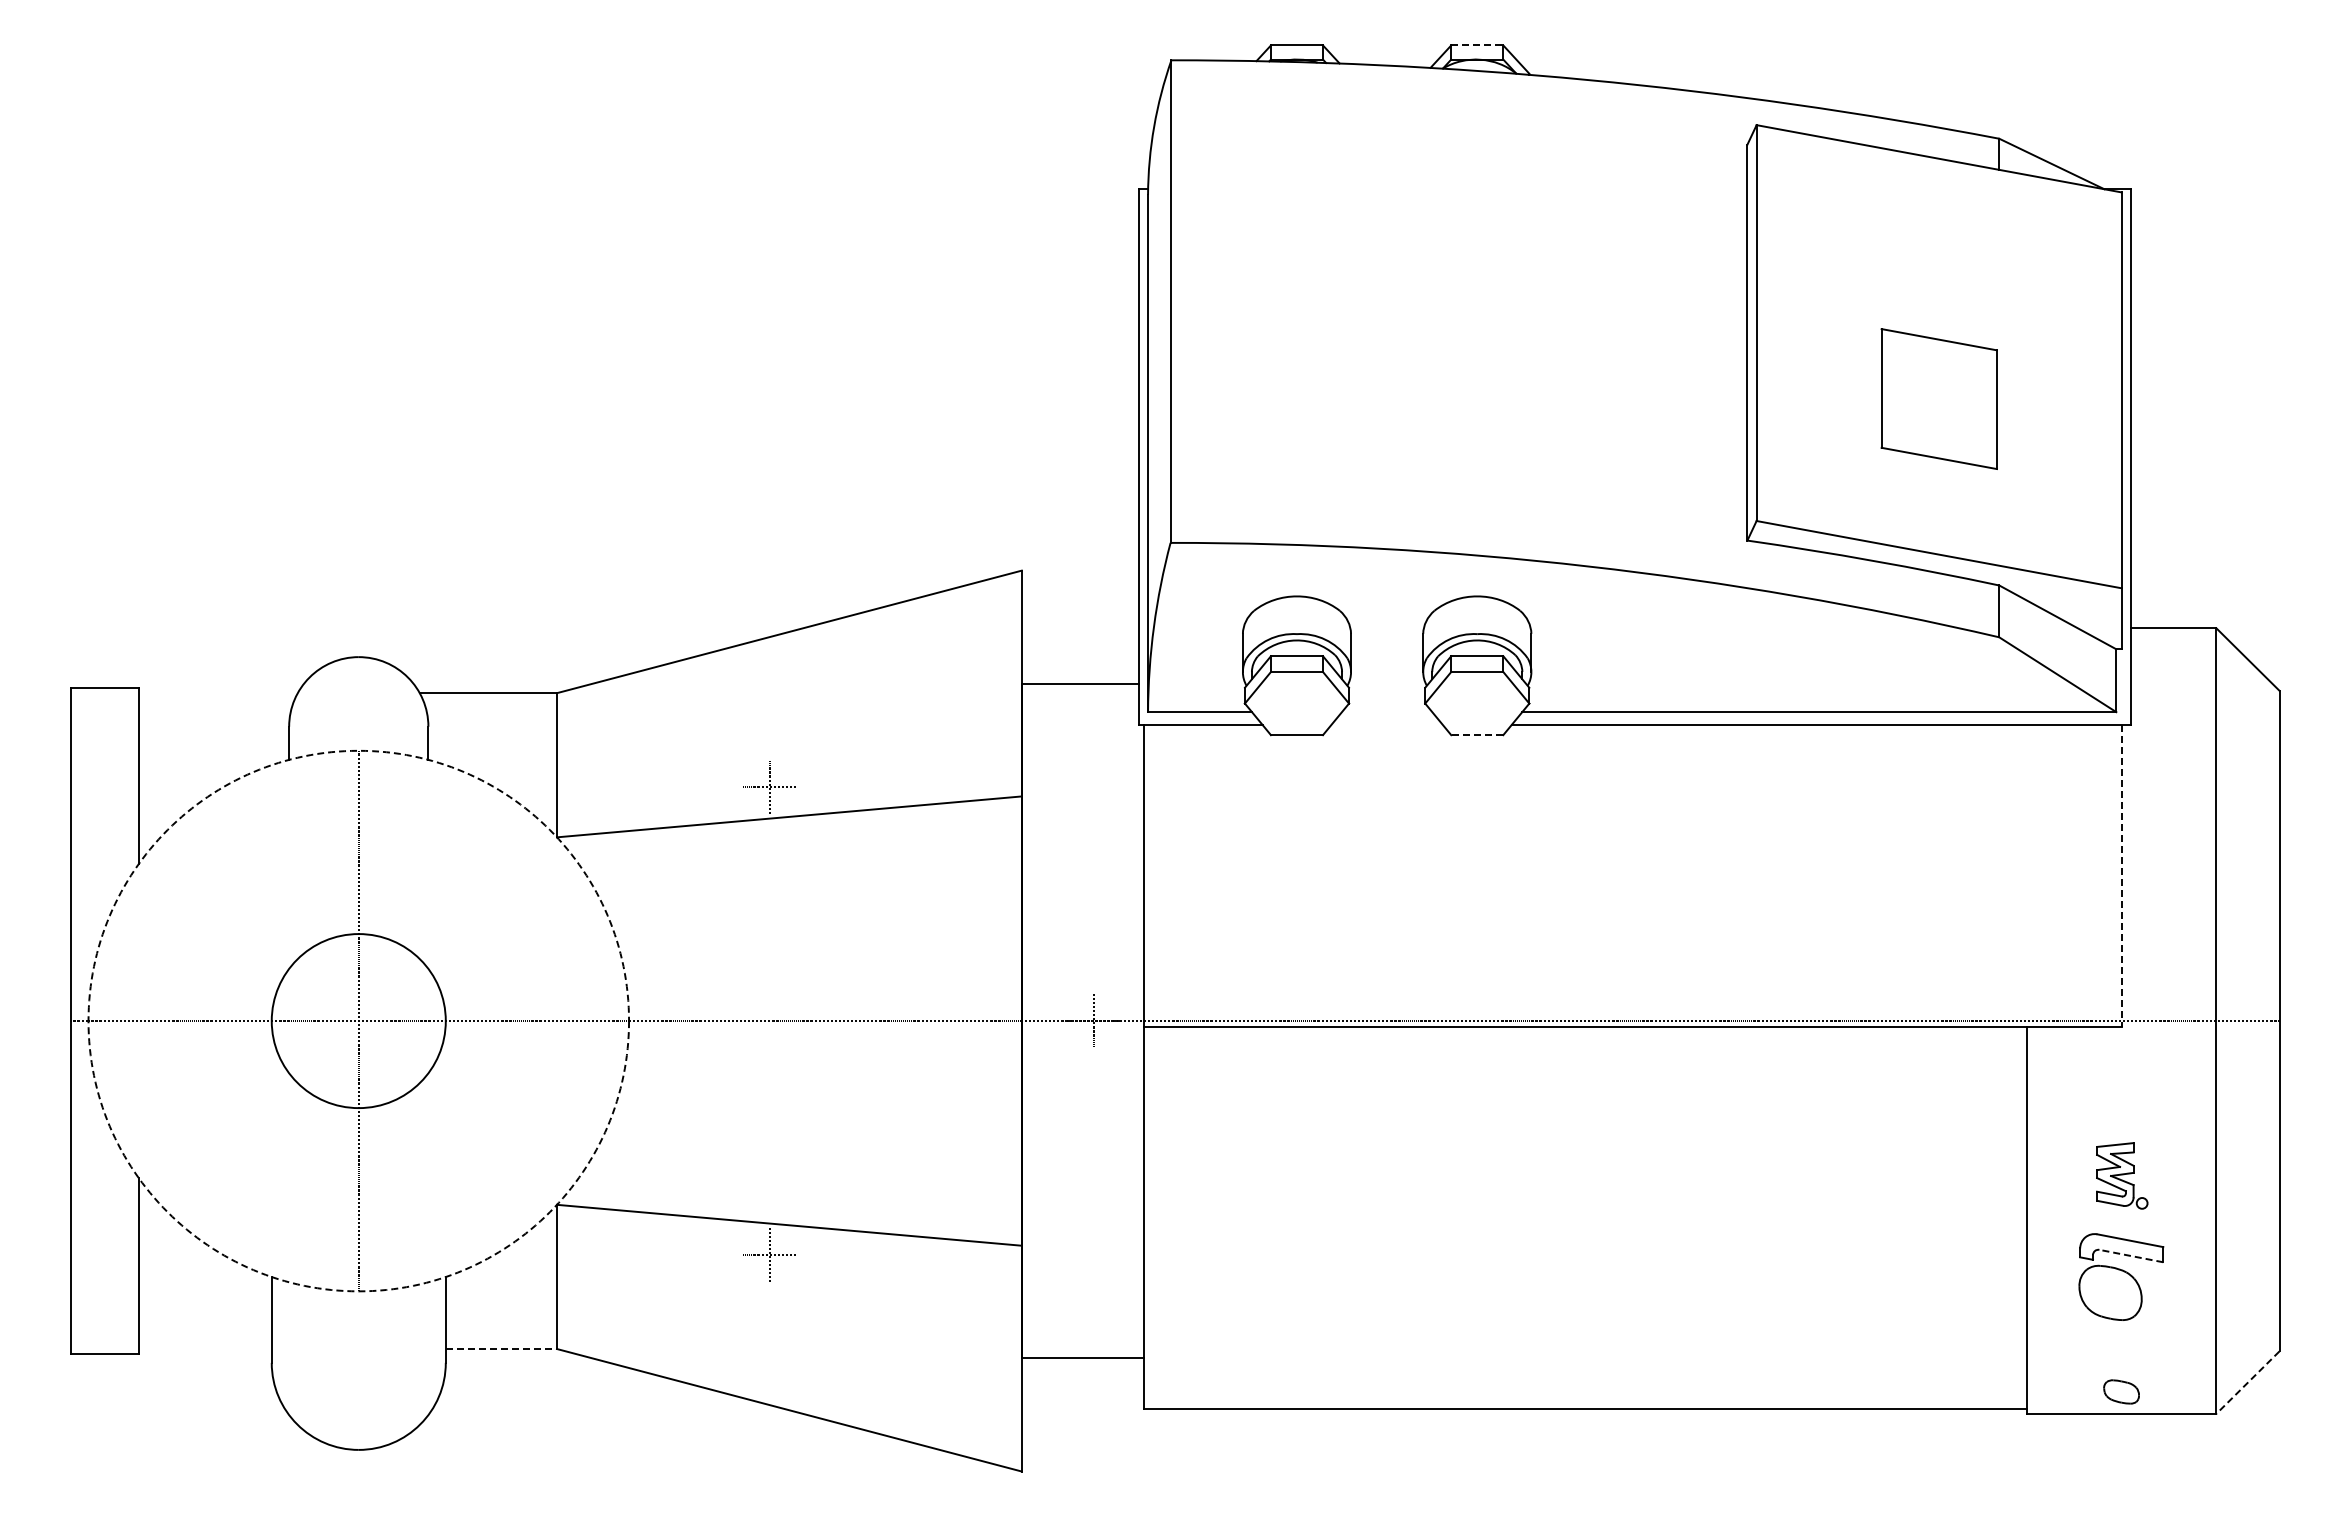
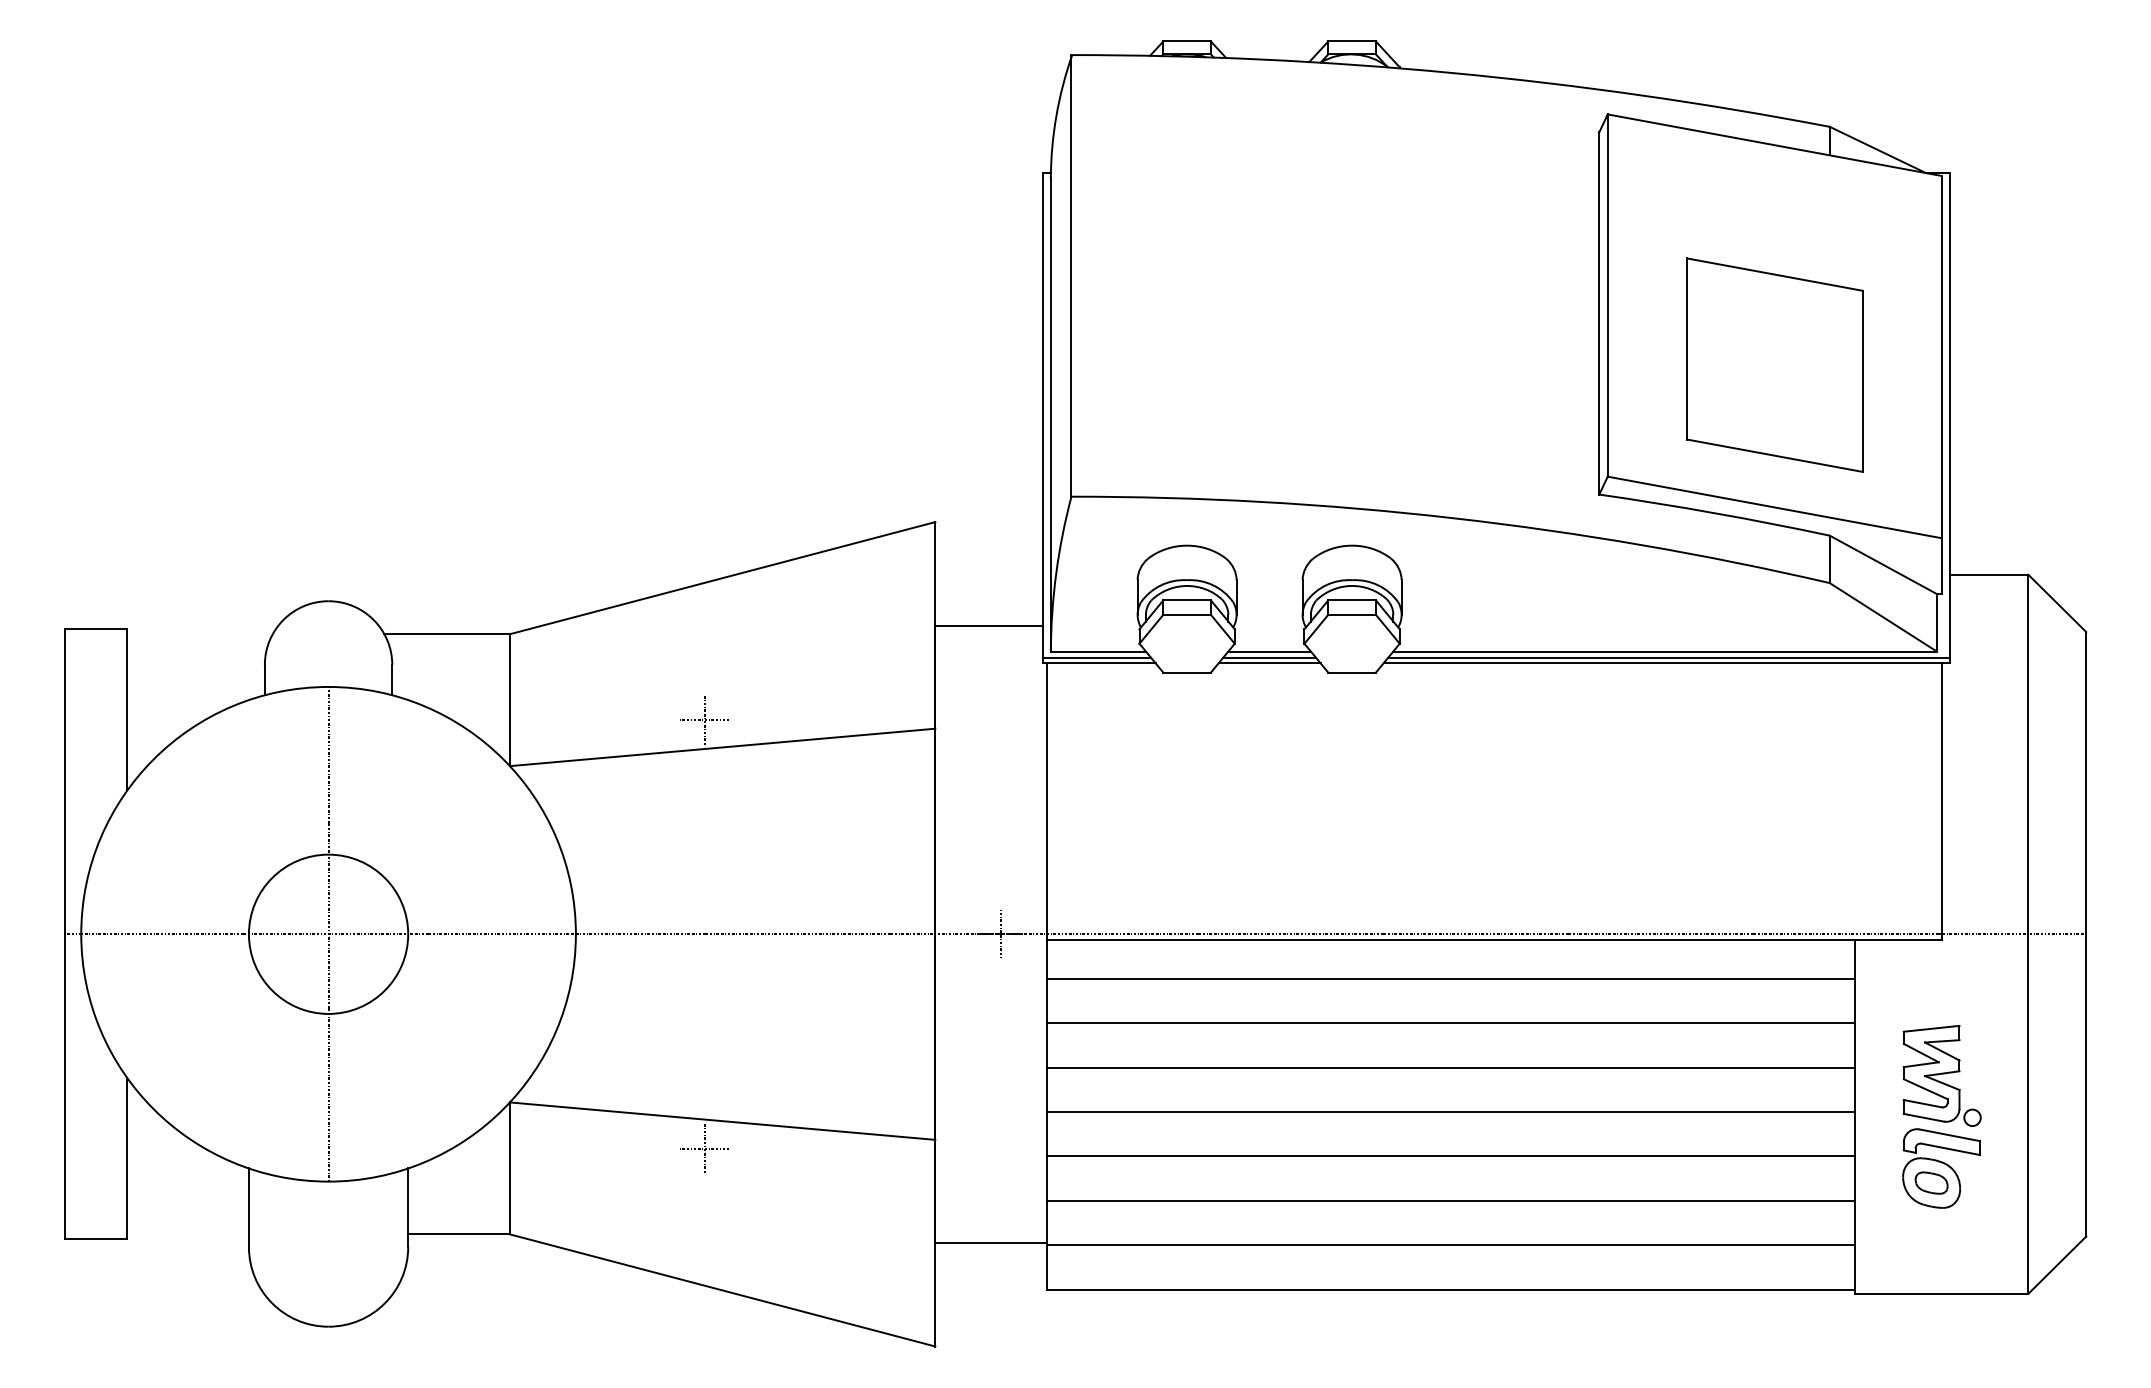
line: (1477, 45) -> (1352, 41), dashed -> solid
part: (1939, 398) -> (1775, 364), size x1.67
line: (1386, 712) -> (1269, 651), added
line: (1198, 718) -> (1097, 657), added
line: (1386, 718) -> (1269, 657), added
line: (1823, 718) -> (1668, 657), added
line: (1386, 725) -> (1269, 663), added
line: (1476, 735) -> (1351, 672), dashed -> solid
line: (2121, 876) -> (1941, 801), dashed -> solid
circle: (358, 1020) -> (328, 933), dashed -> solid
line: (1585, 1069) -> (1451, 978), added
line: (1585, 1118) -> (1451, 1023), added
line: (1585, 1166) -> (1451, 1067), added
part: (2122, 1175) -> (1942, 1075), size x1.67
line: (1585, 1215) -> (1451, 1112), added
line: (2131, 1256) -> (1950, 1149), dashed -> solid
line: (1585, 1263) -> (1451, 1156), added
line: (1585, 1312) -> (1451, 1200), added
line: (501, 1349) -> (459, 1234), dashed -> solid
line: (1585, 1360) -> (1451, 1244), added
line: (2247, 1382) -> (2056, 1265), dashed -> solid
part: (2121, 1391) -> (1931, 1182), moved

